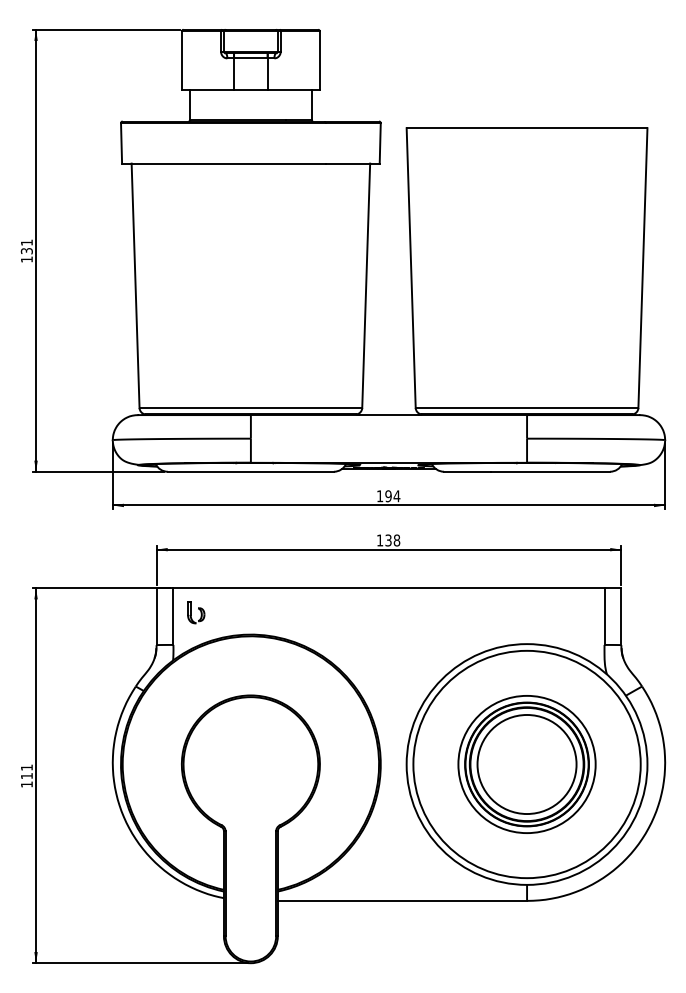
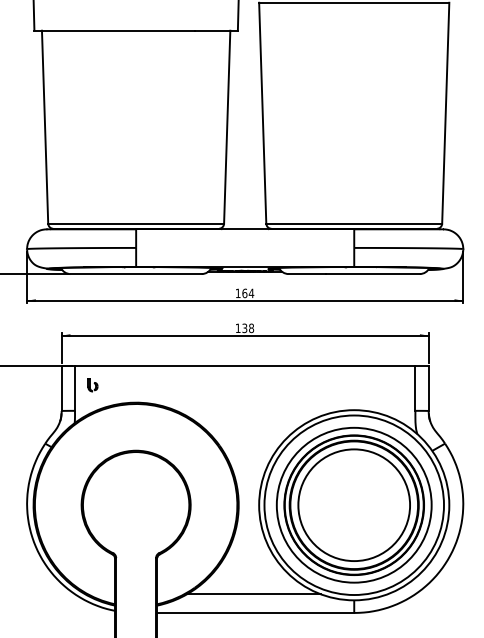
text: (388, 496) -> (244, 293), 194 -> 164
part: (195, 612) -> (92, 385), size x0.71
part: (526, 764) -> (353, 505), size x1.43
line: (399, 877) -> (253, 594), added

